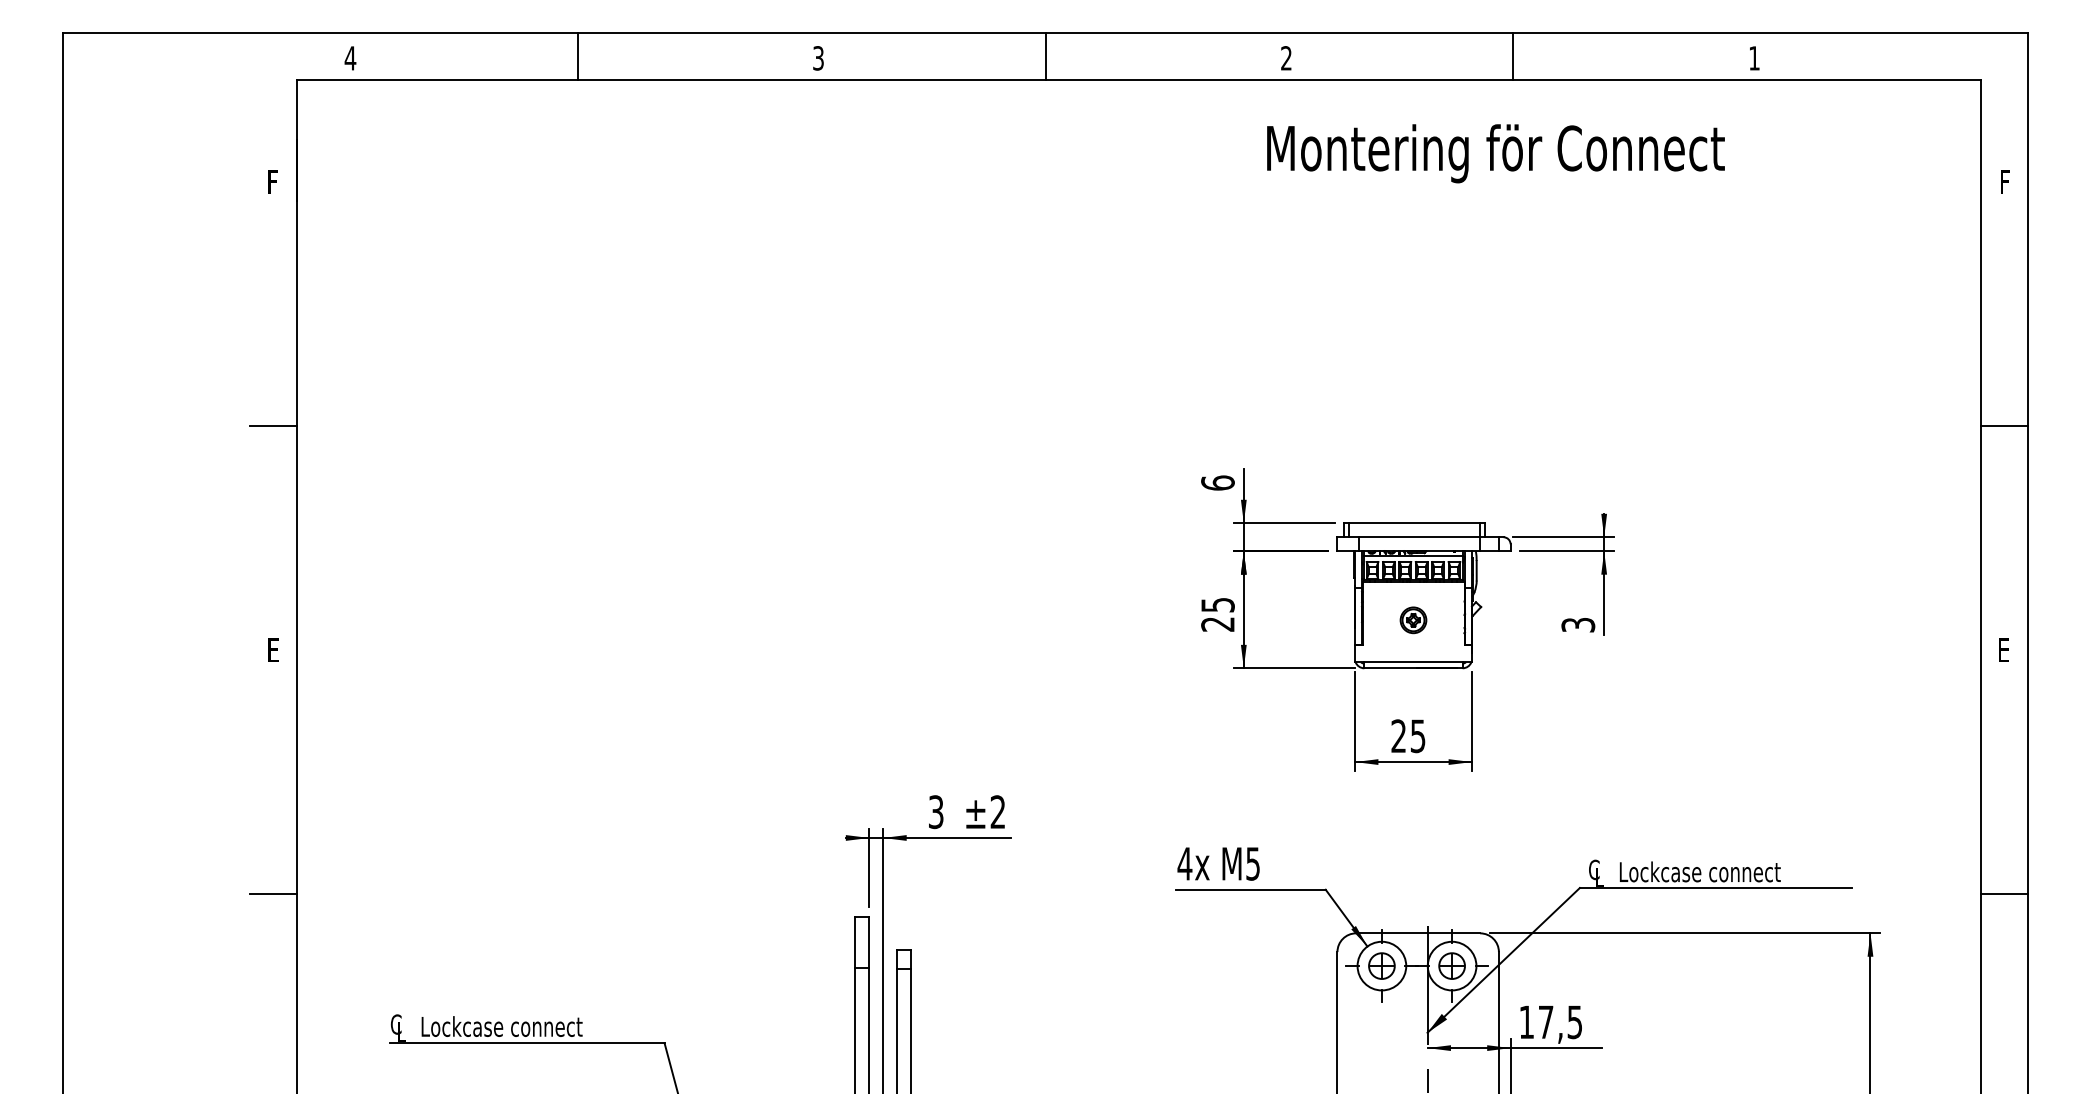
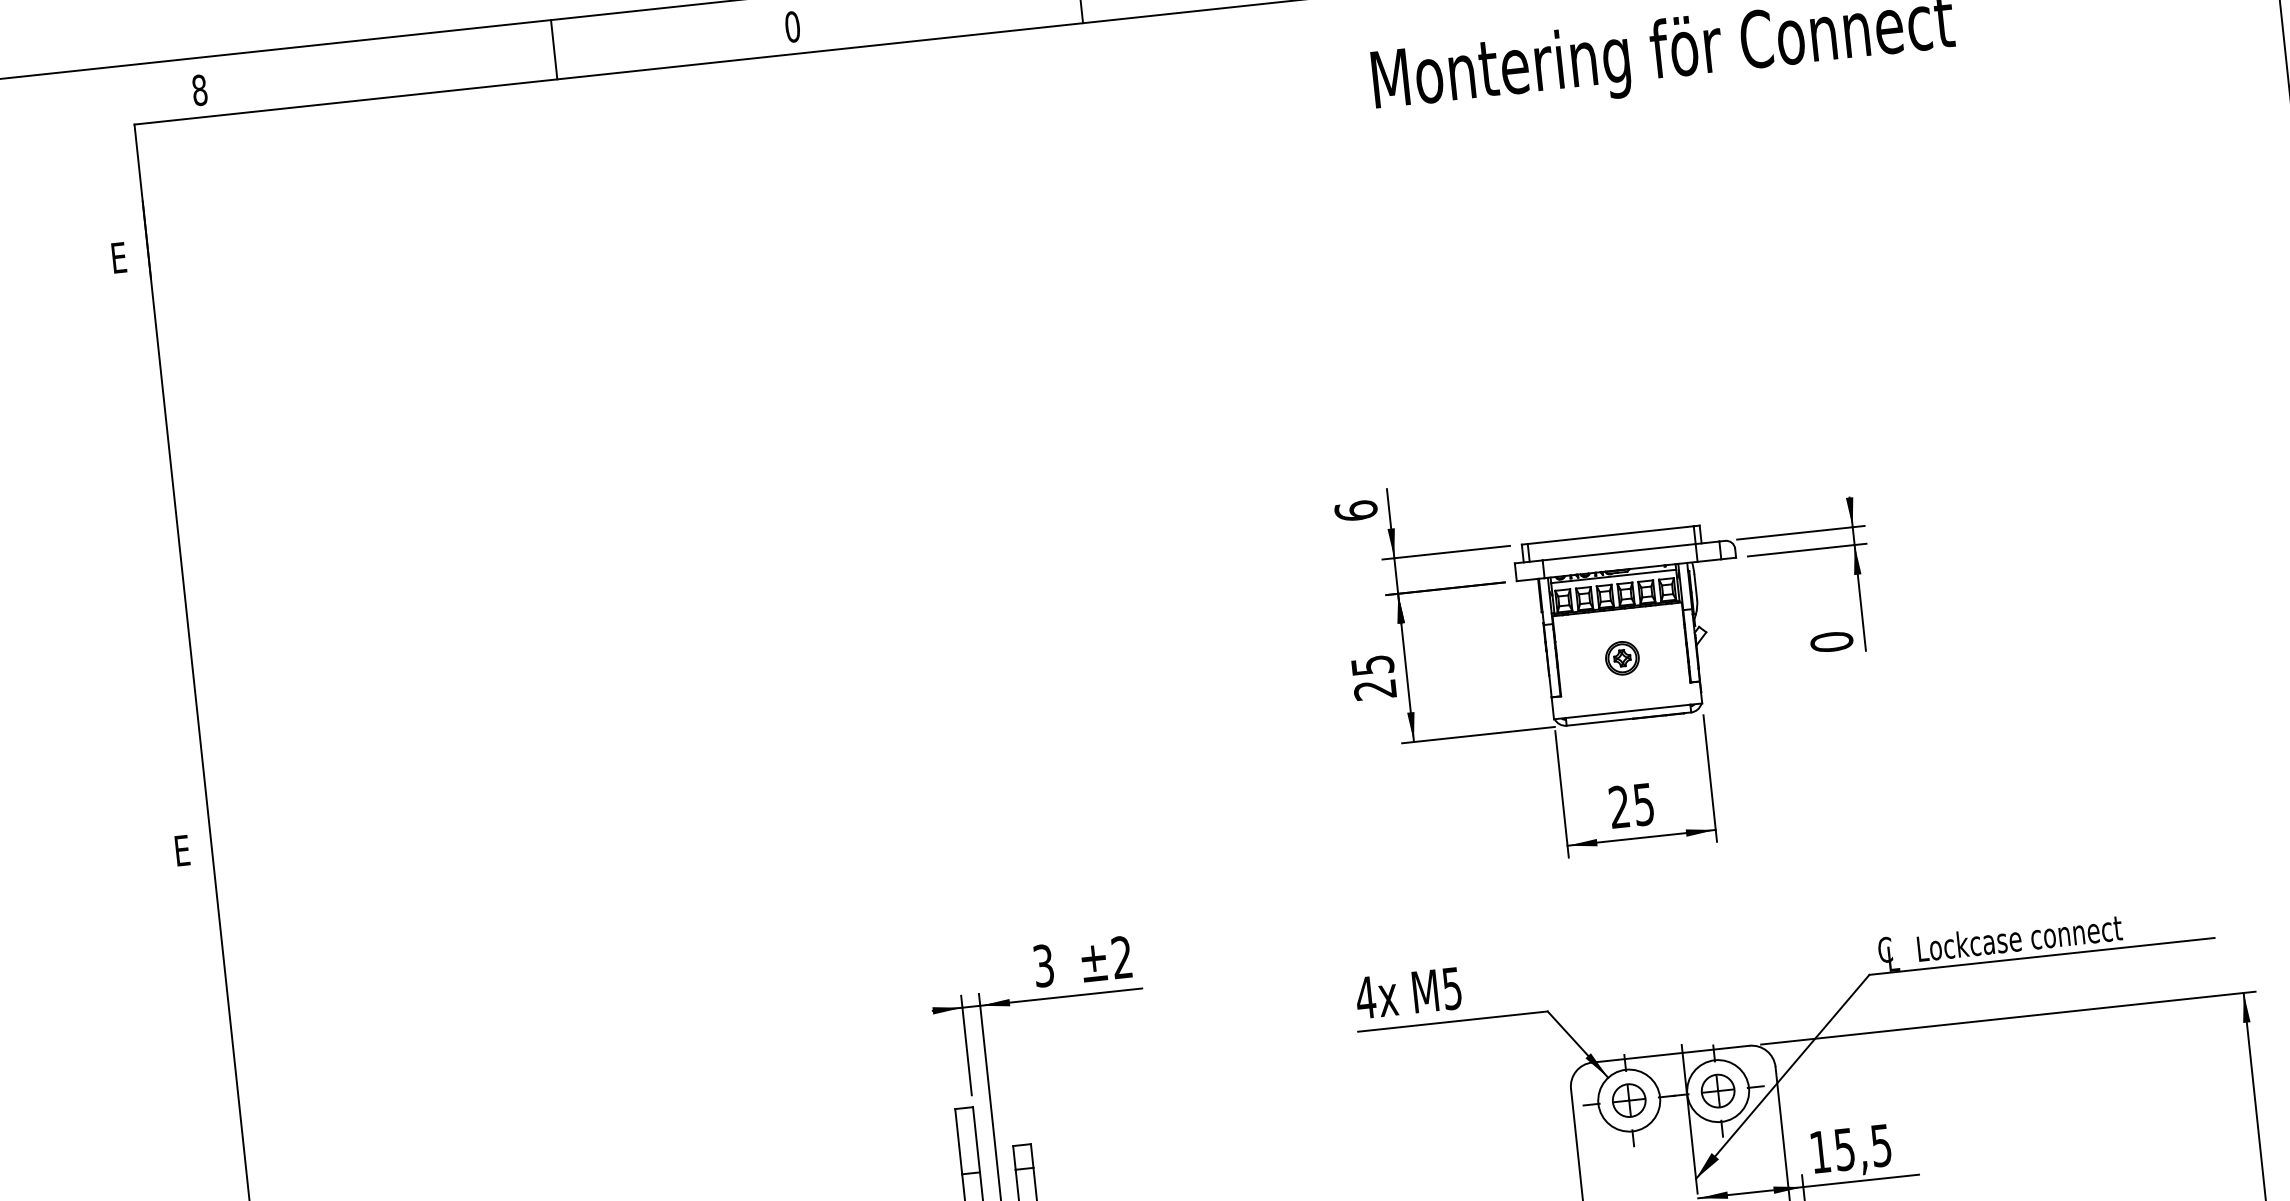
line: (577, 55) -> (554, 48), moved
text: (350, 58) -> (199, 90), 4 -> 8
text: (818, 58) -> (792, 27), 3 -> 0
text: (274, 181) -> (120, 256), F -> E
line: (272, 425) -> (150, 565), removed
text: (1578, 624) -> (1832, 641), 3 -> 0
line: (272, 893) -> (214, 1158), removed
text: (1545, 1022) -> (1844, 1149), 17,5 -> 15,5

